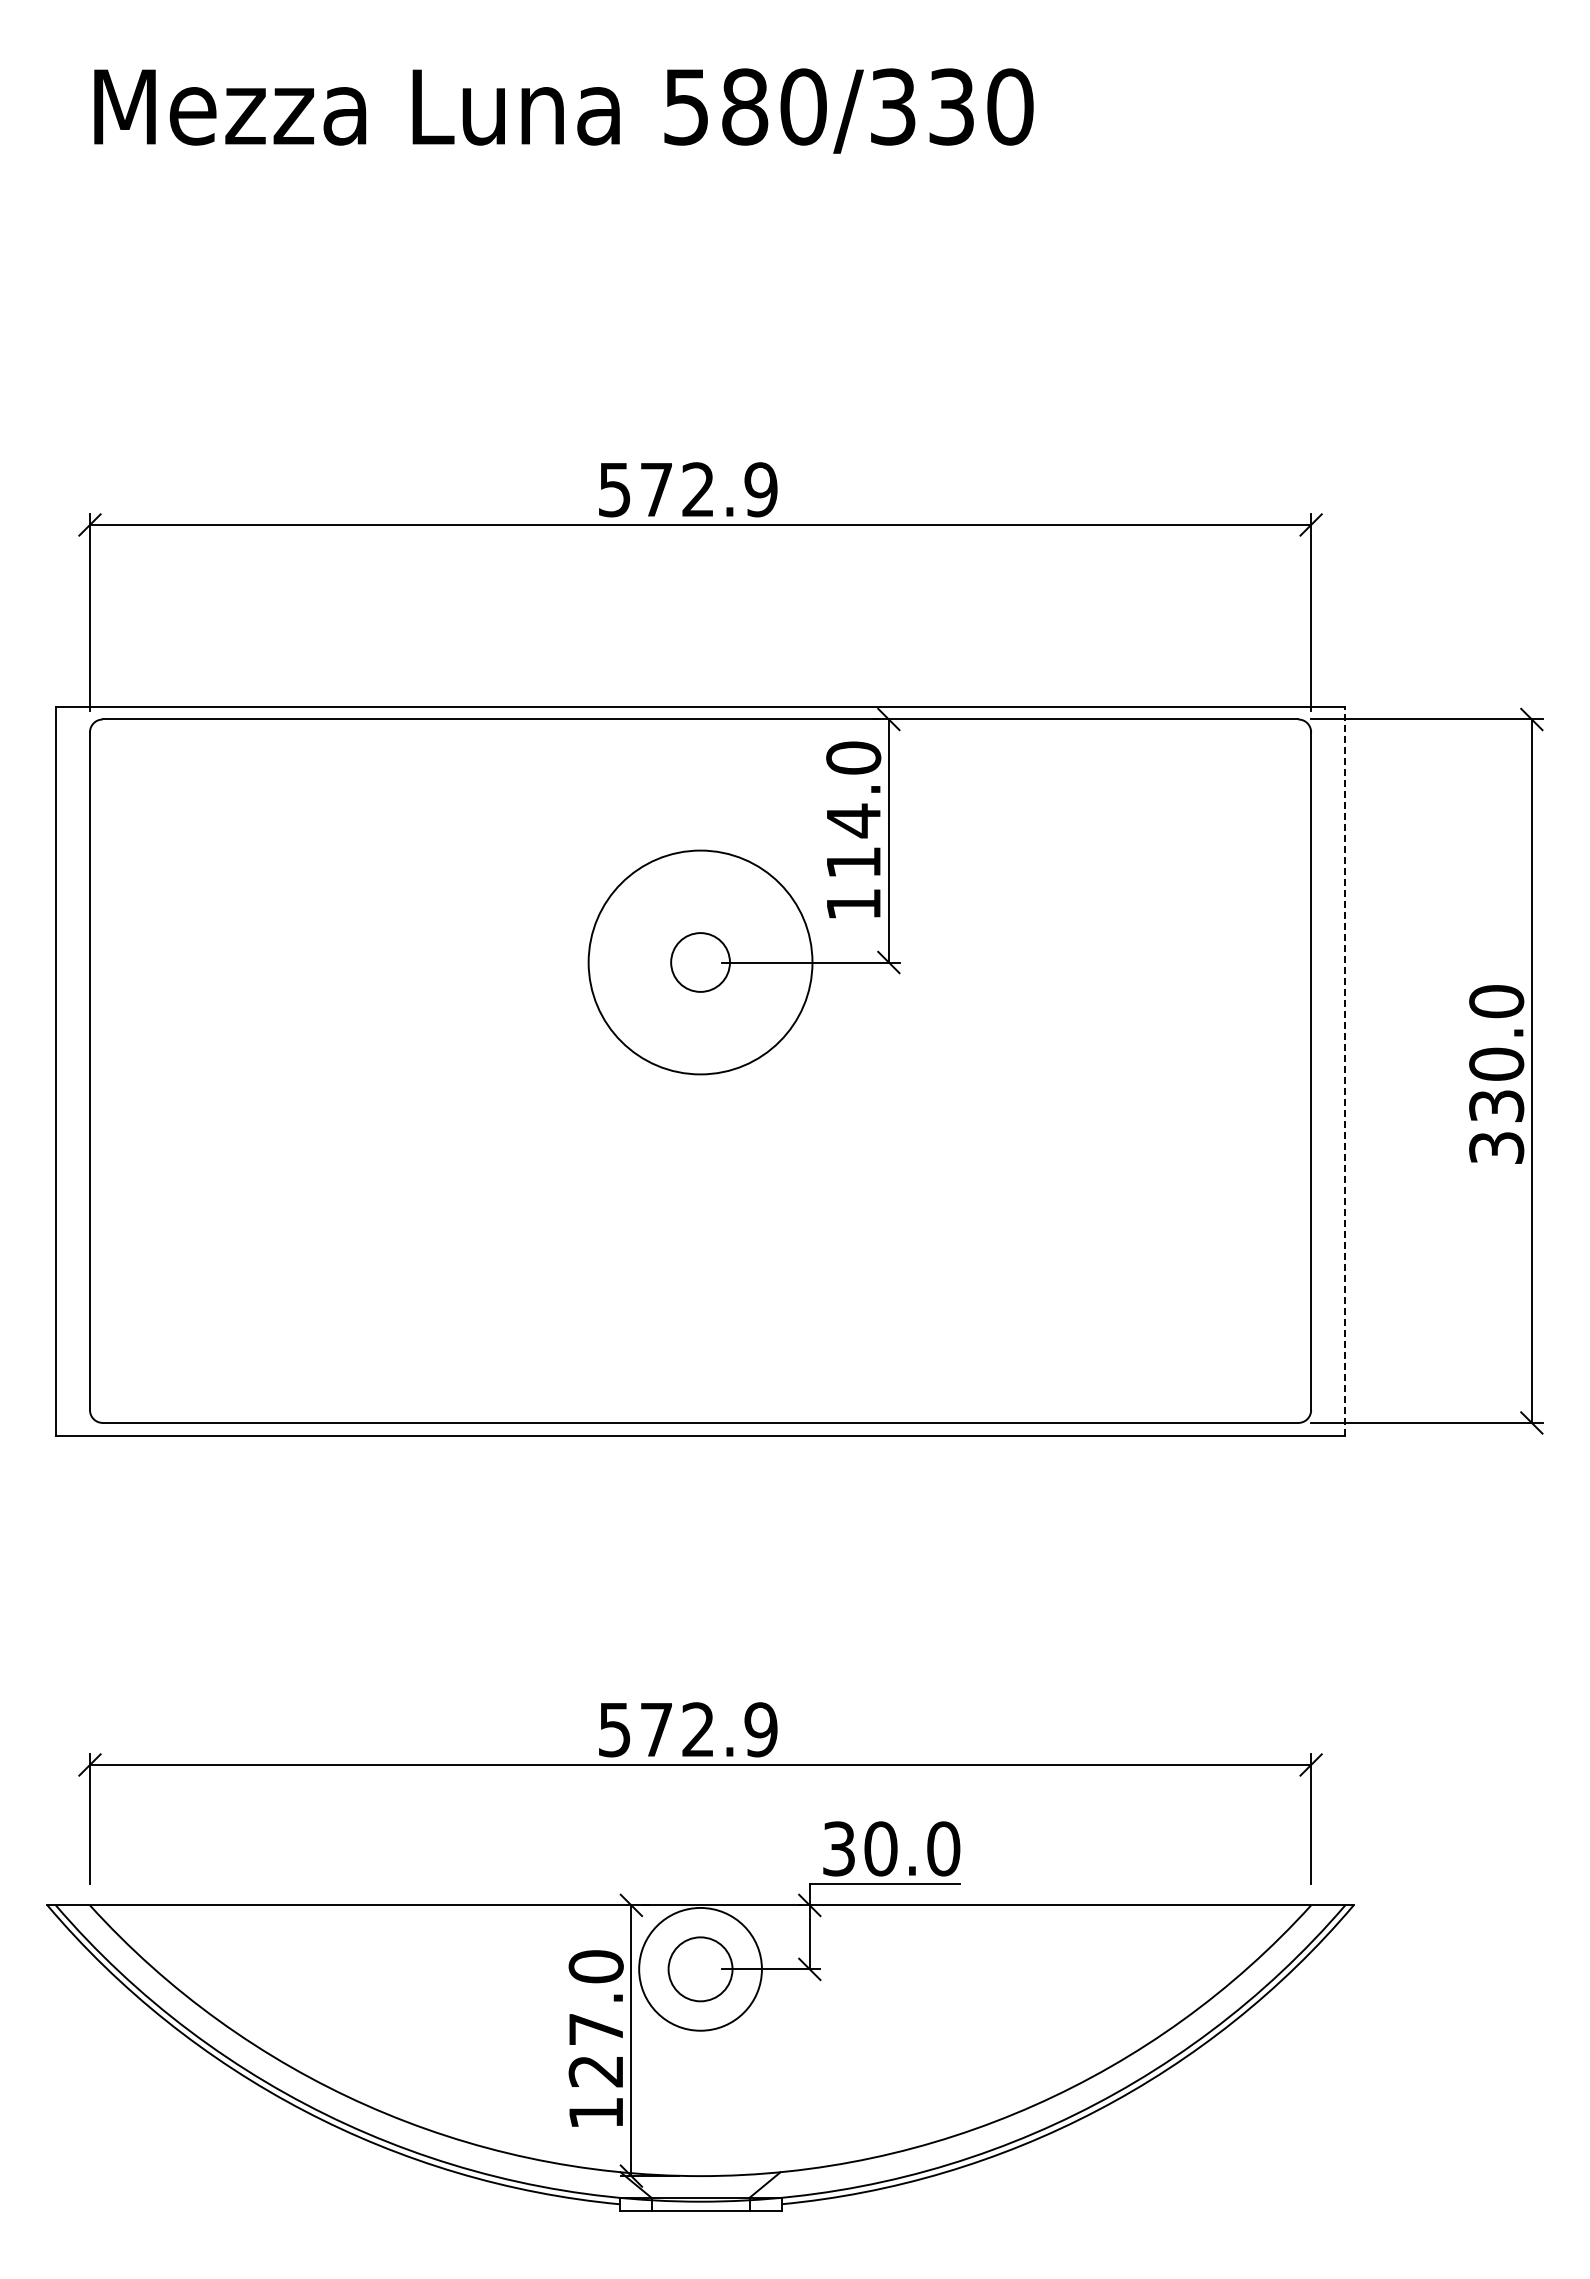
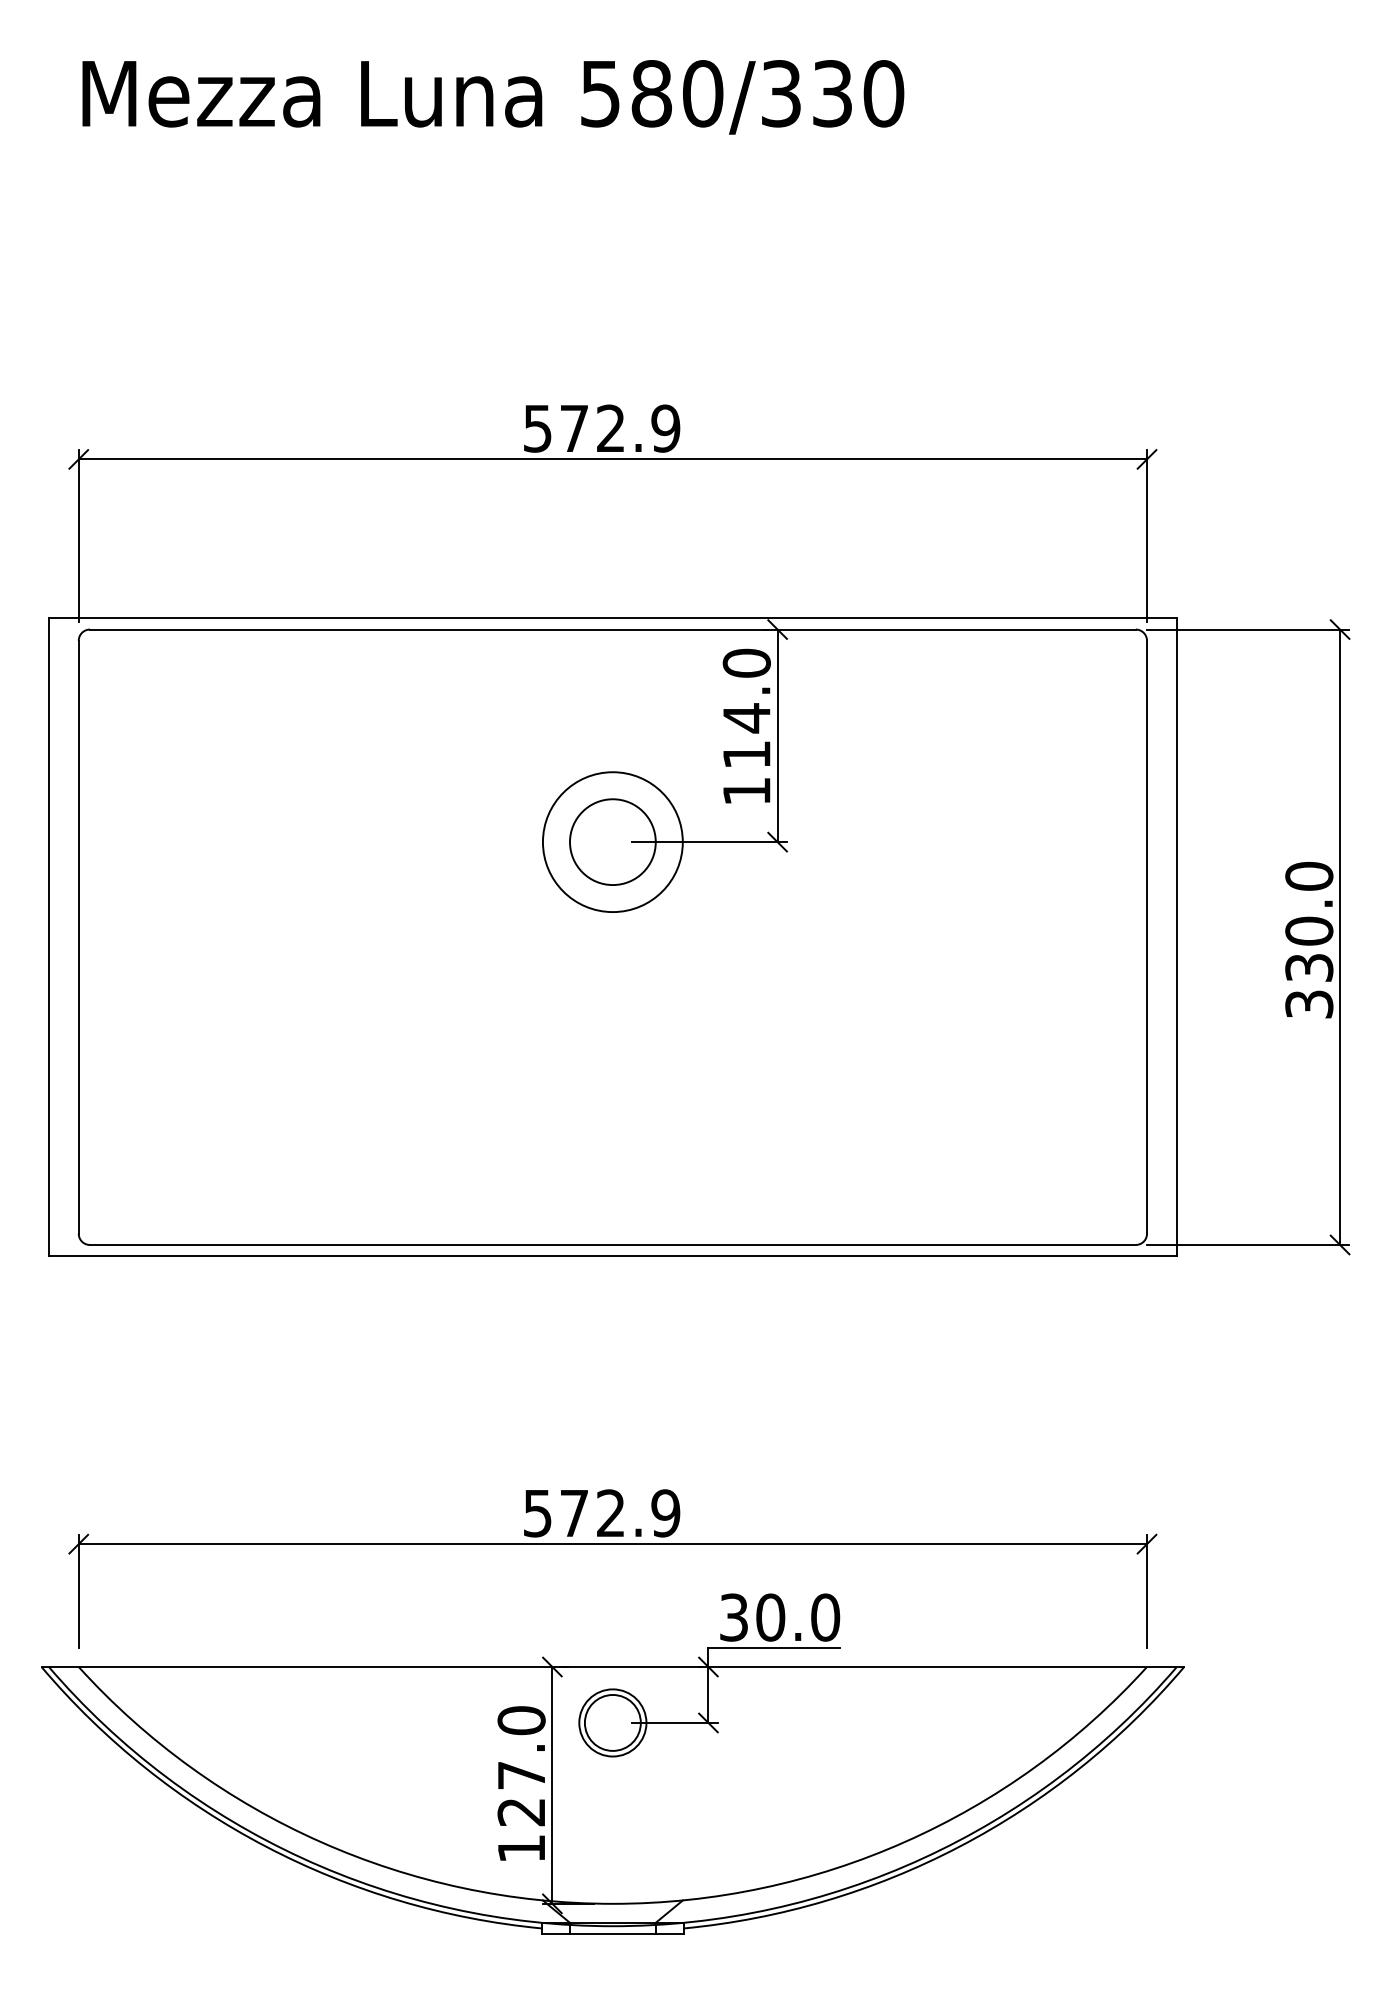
circle: (700, 962) -> (612, 842), size x0.71
circle: (700, 962) -> (612, 842), size x1.67
line: (1345, 1071) -> (1177, 937), dashed -> solid
circle: (700, 1968) -> (612, 1722), size x0.62

